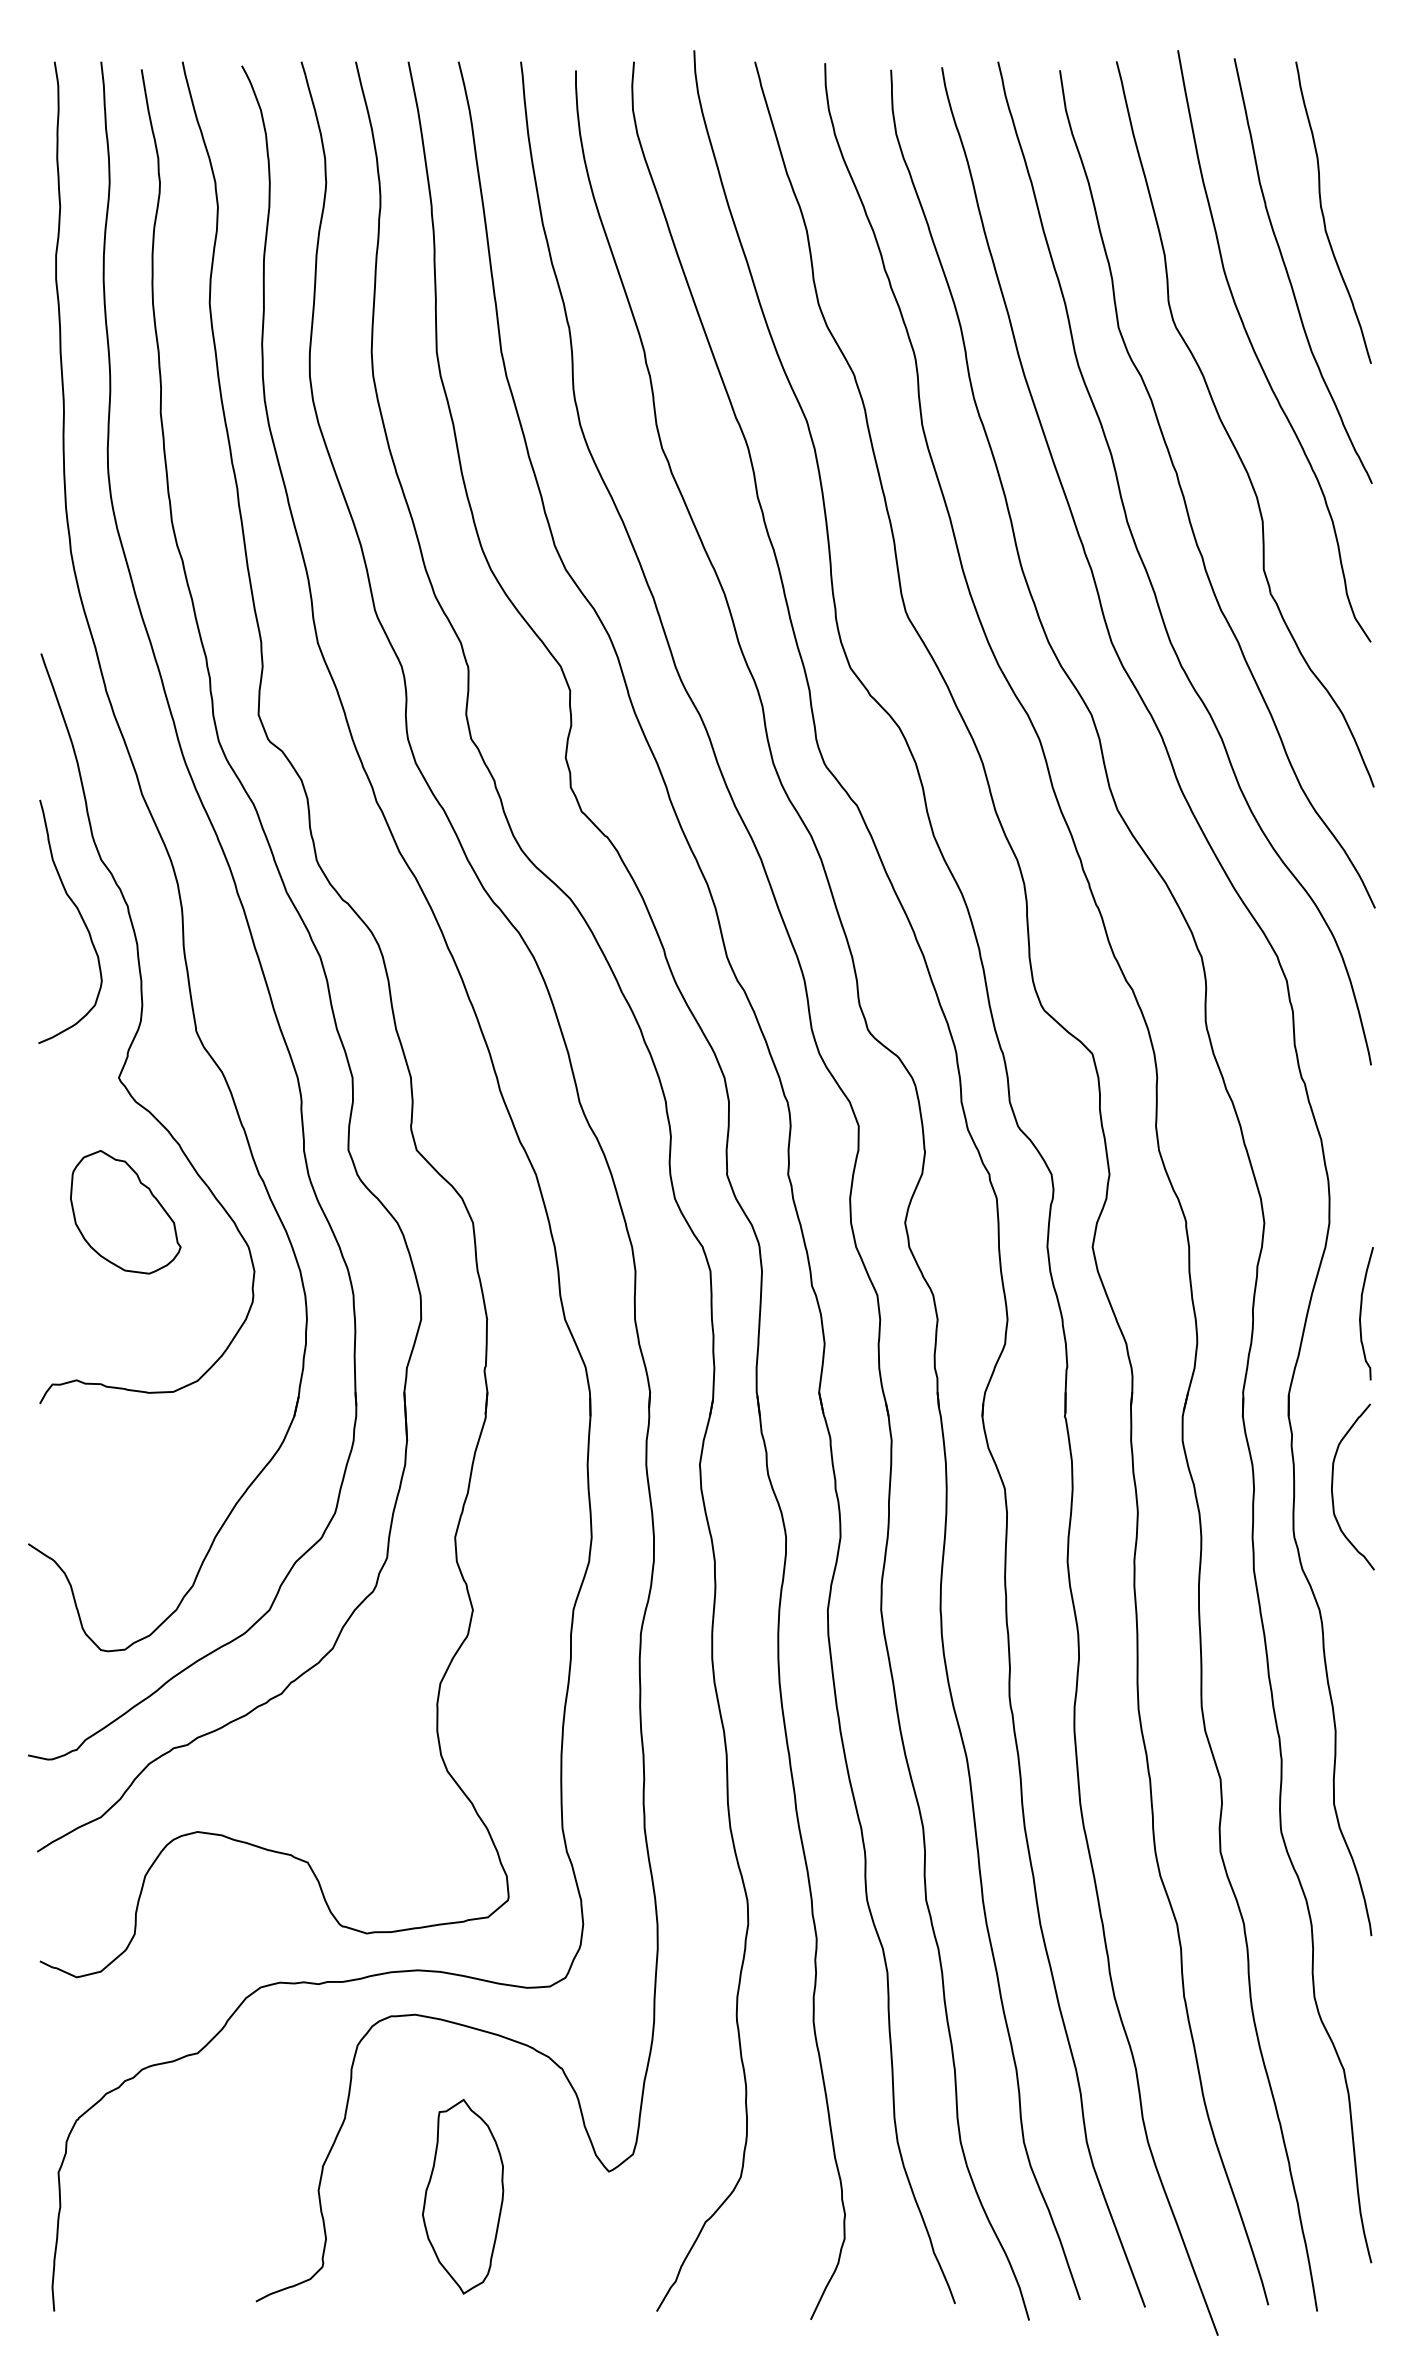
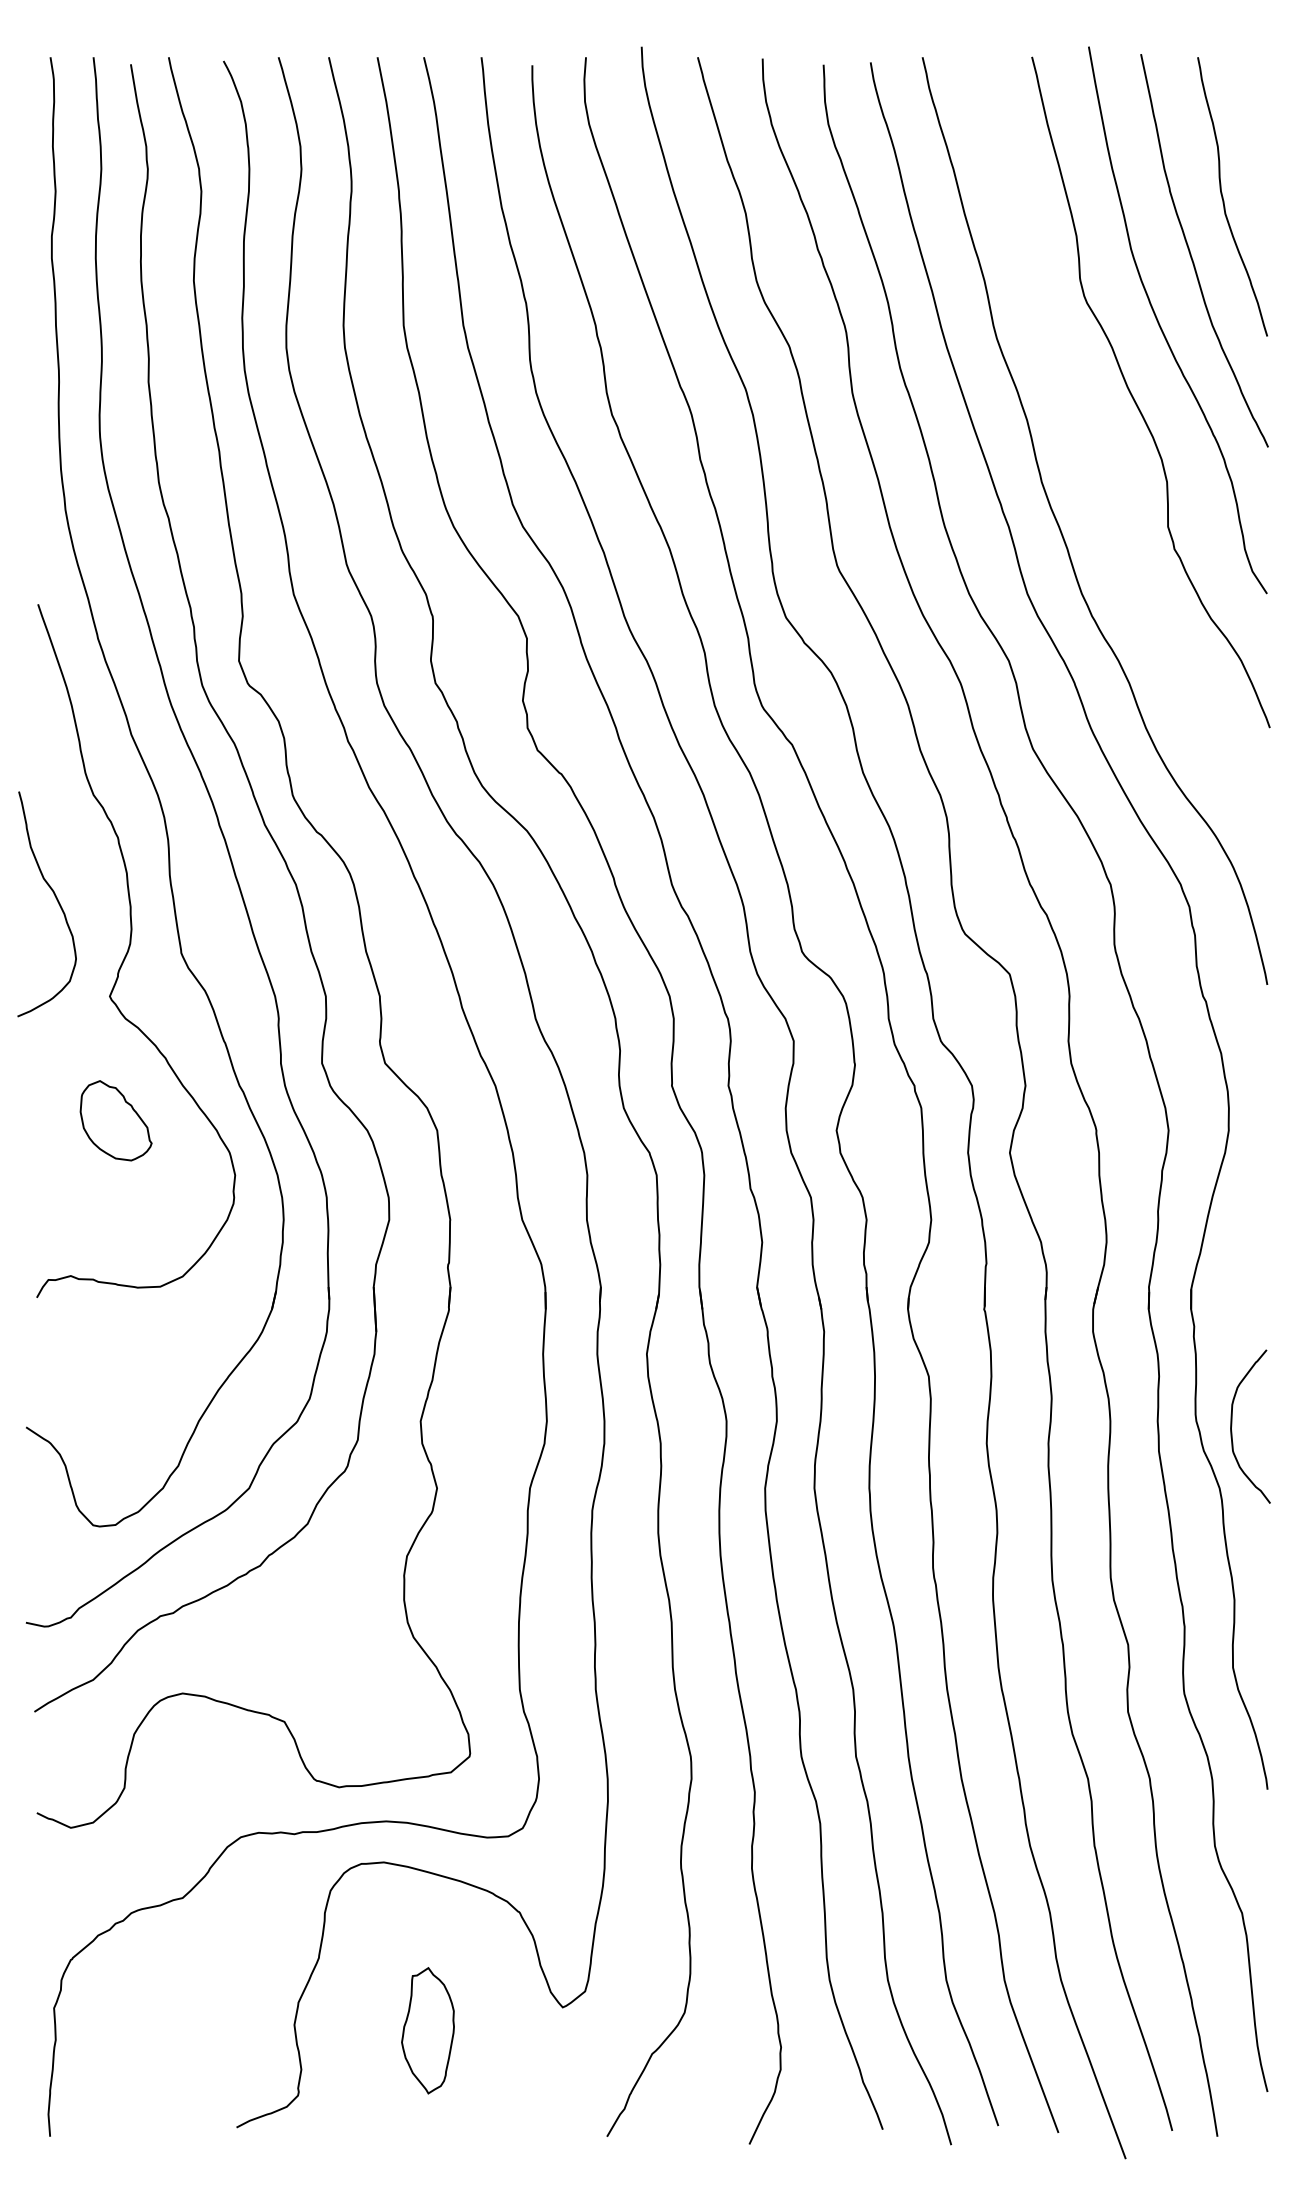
curve: (1185, 497) -> (1095, 460), removed
curve: (80, 917) -> (56, 900), moved
part: (124, 1212) -> (115, 1120), size x0.7
curve: (1361, 1313) -> (1258, 1214), removed
curve: (1333, 1485) -> (1232, 1425), moved
part: (462, 2196) -> (427, 2030), size x0.7

